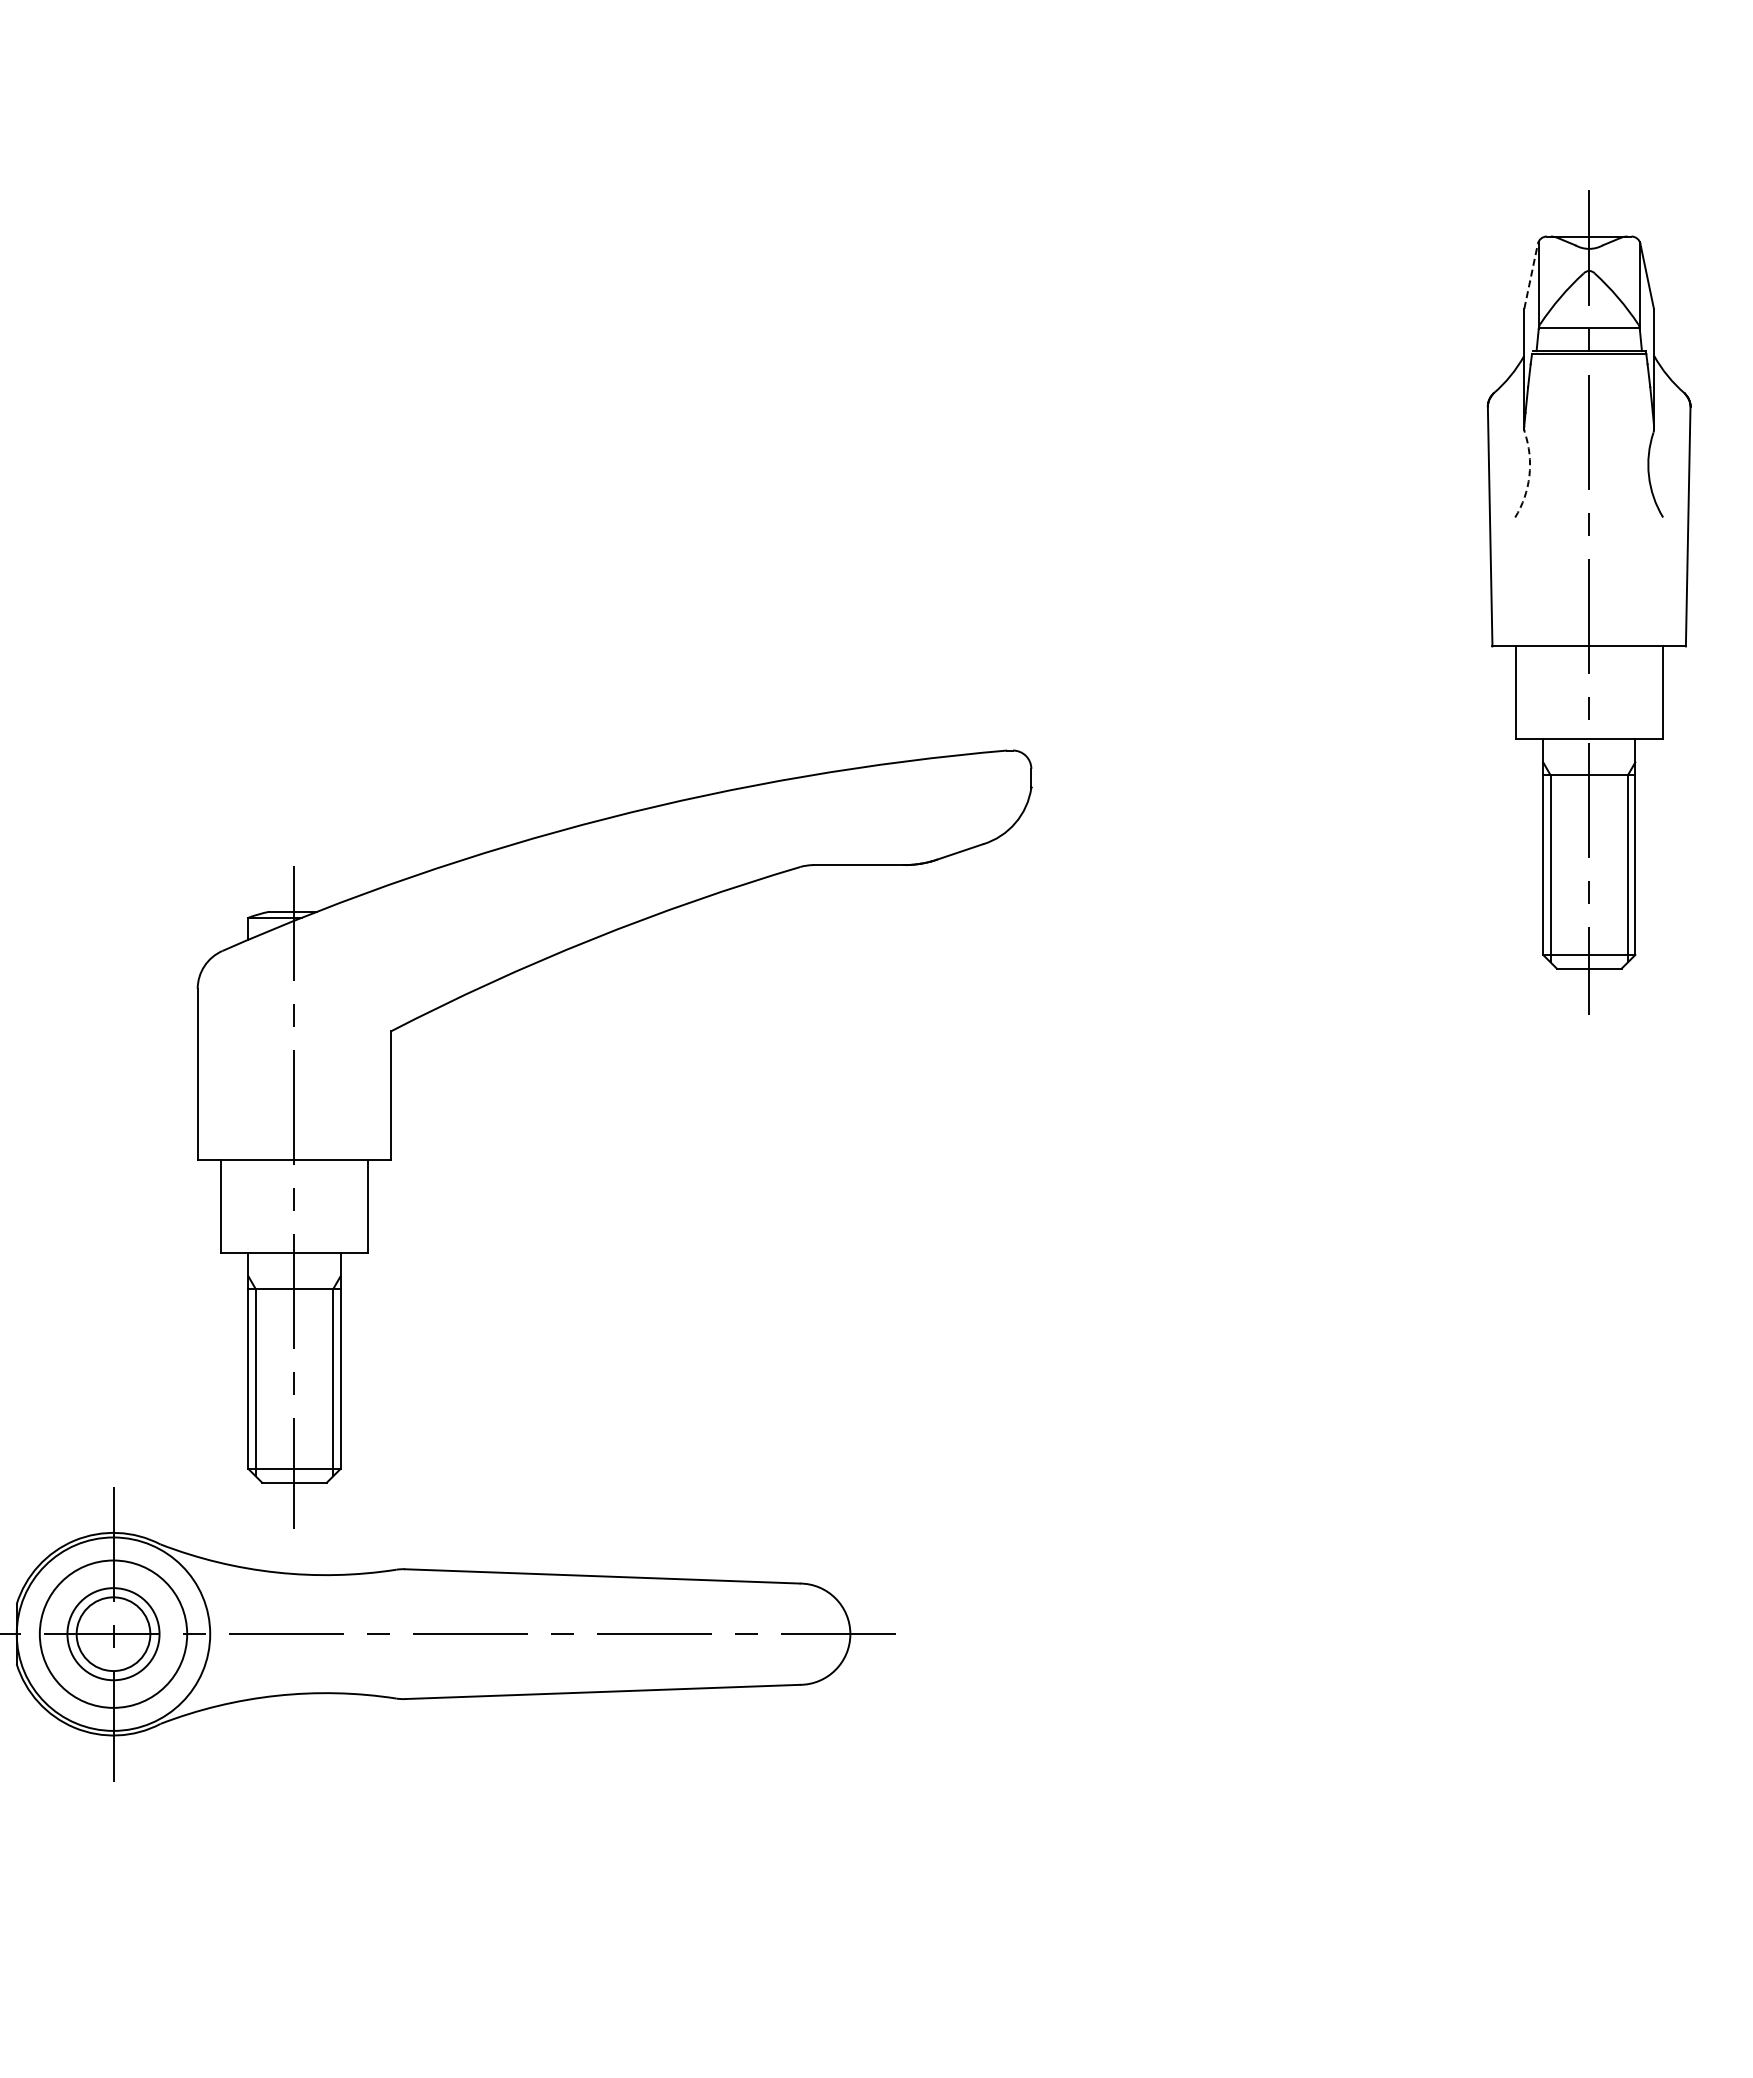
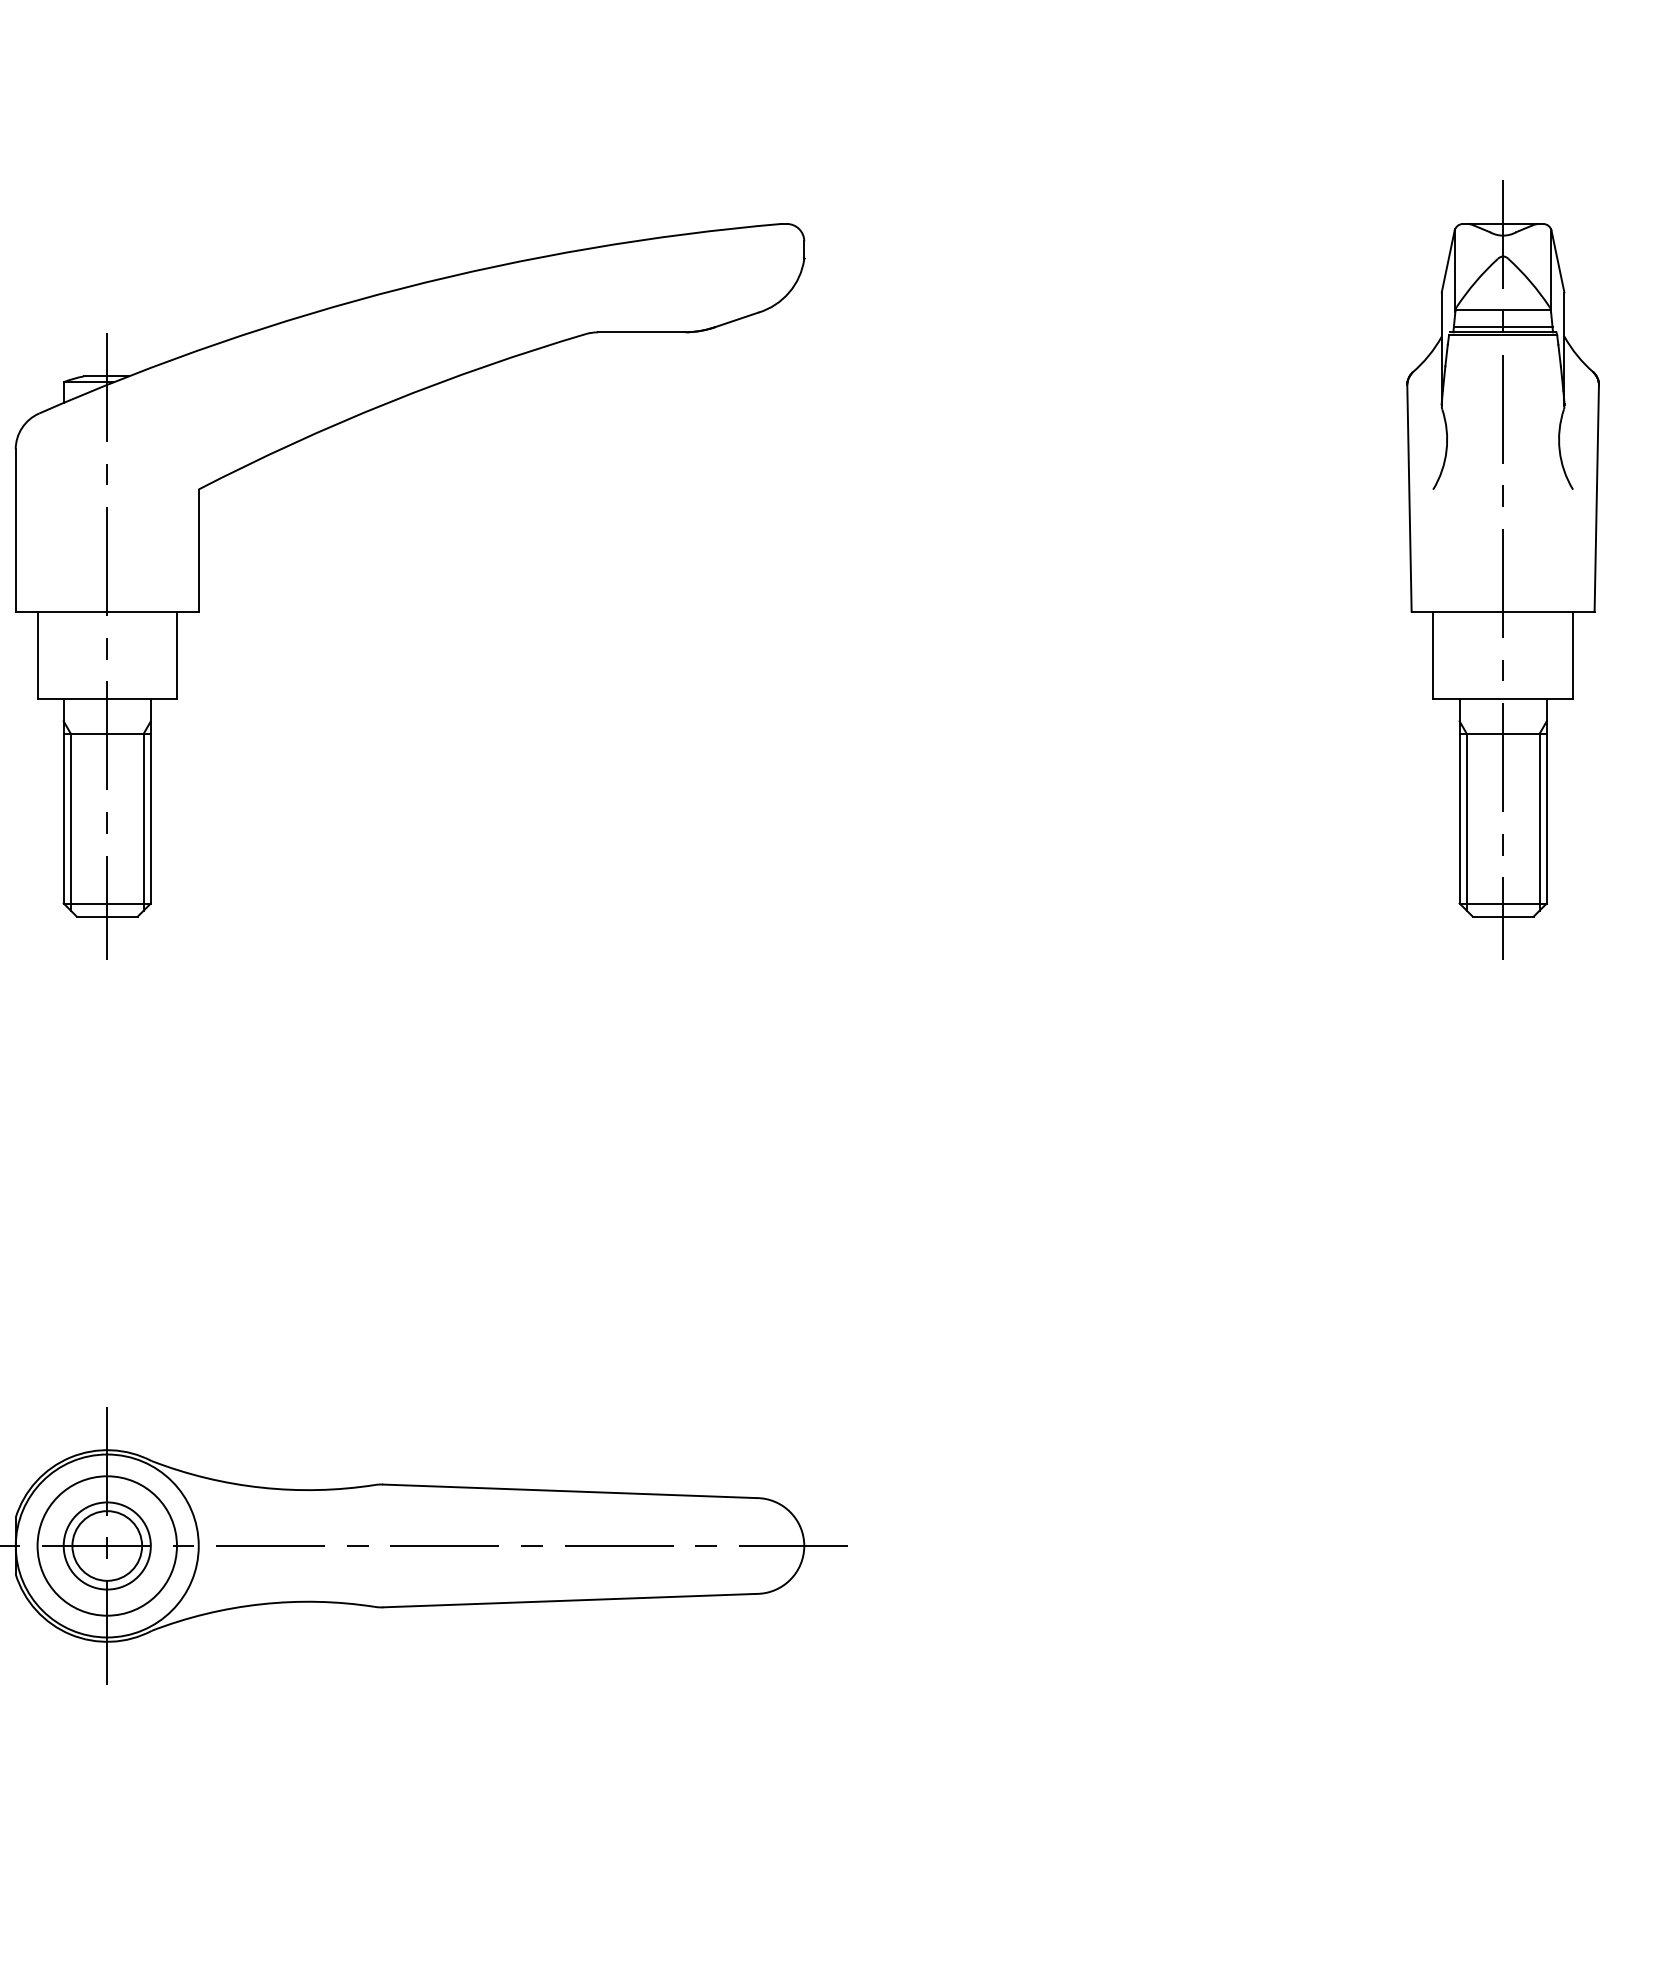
line: (1531, 275) -> (1448, 260), dashed -> solid
line: (1588, 345) -> (1502, 327), added
arc: (1529, 476) -> (1446, 450), dashed -> solid
part: (542, 961) -> (341, 423), moved

